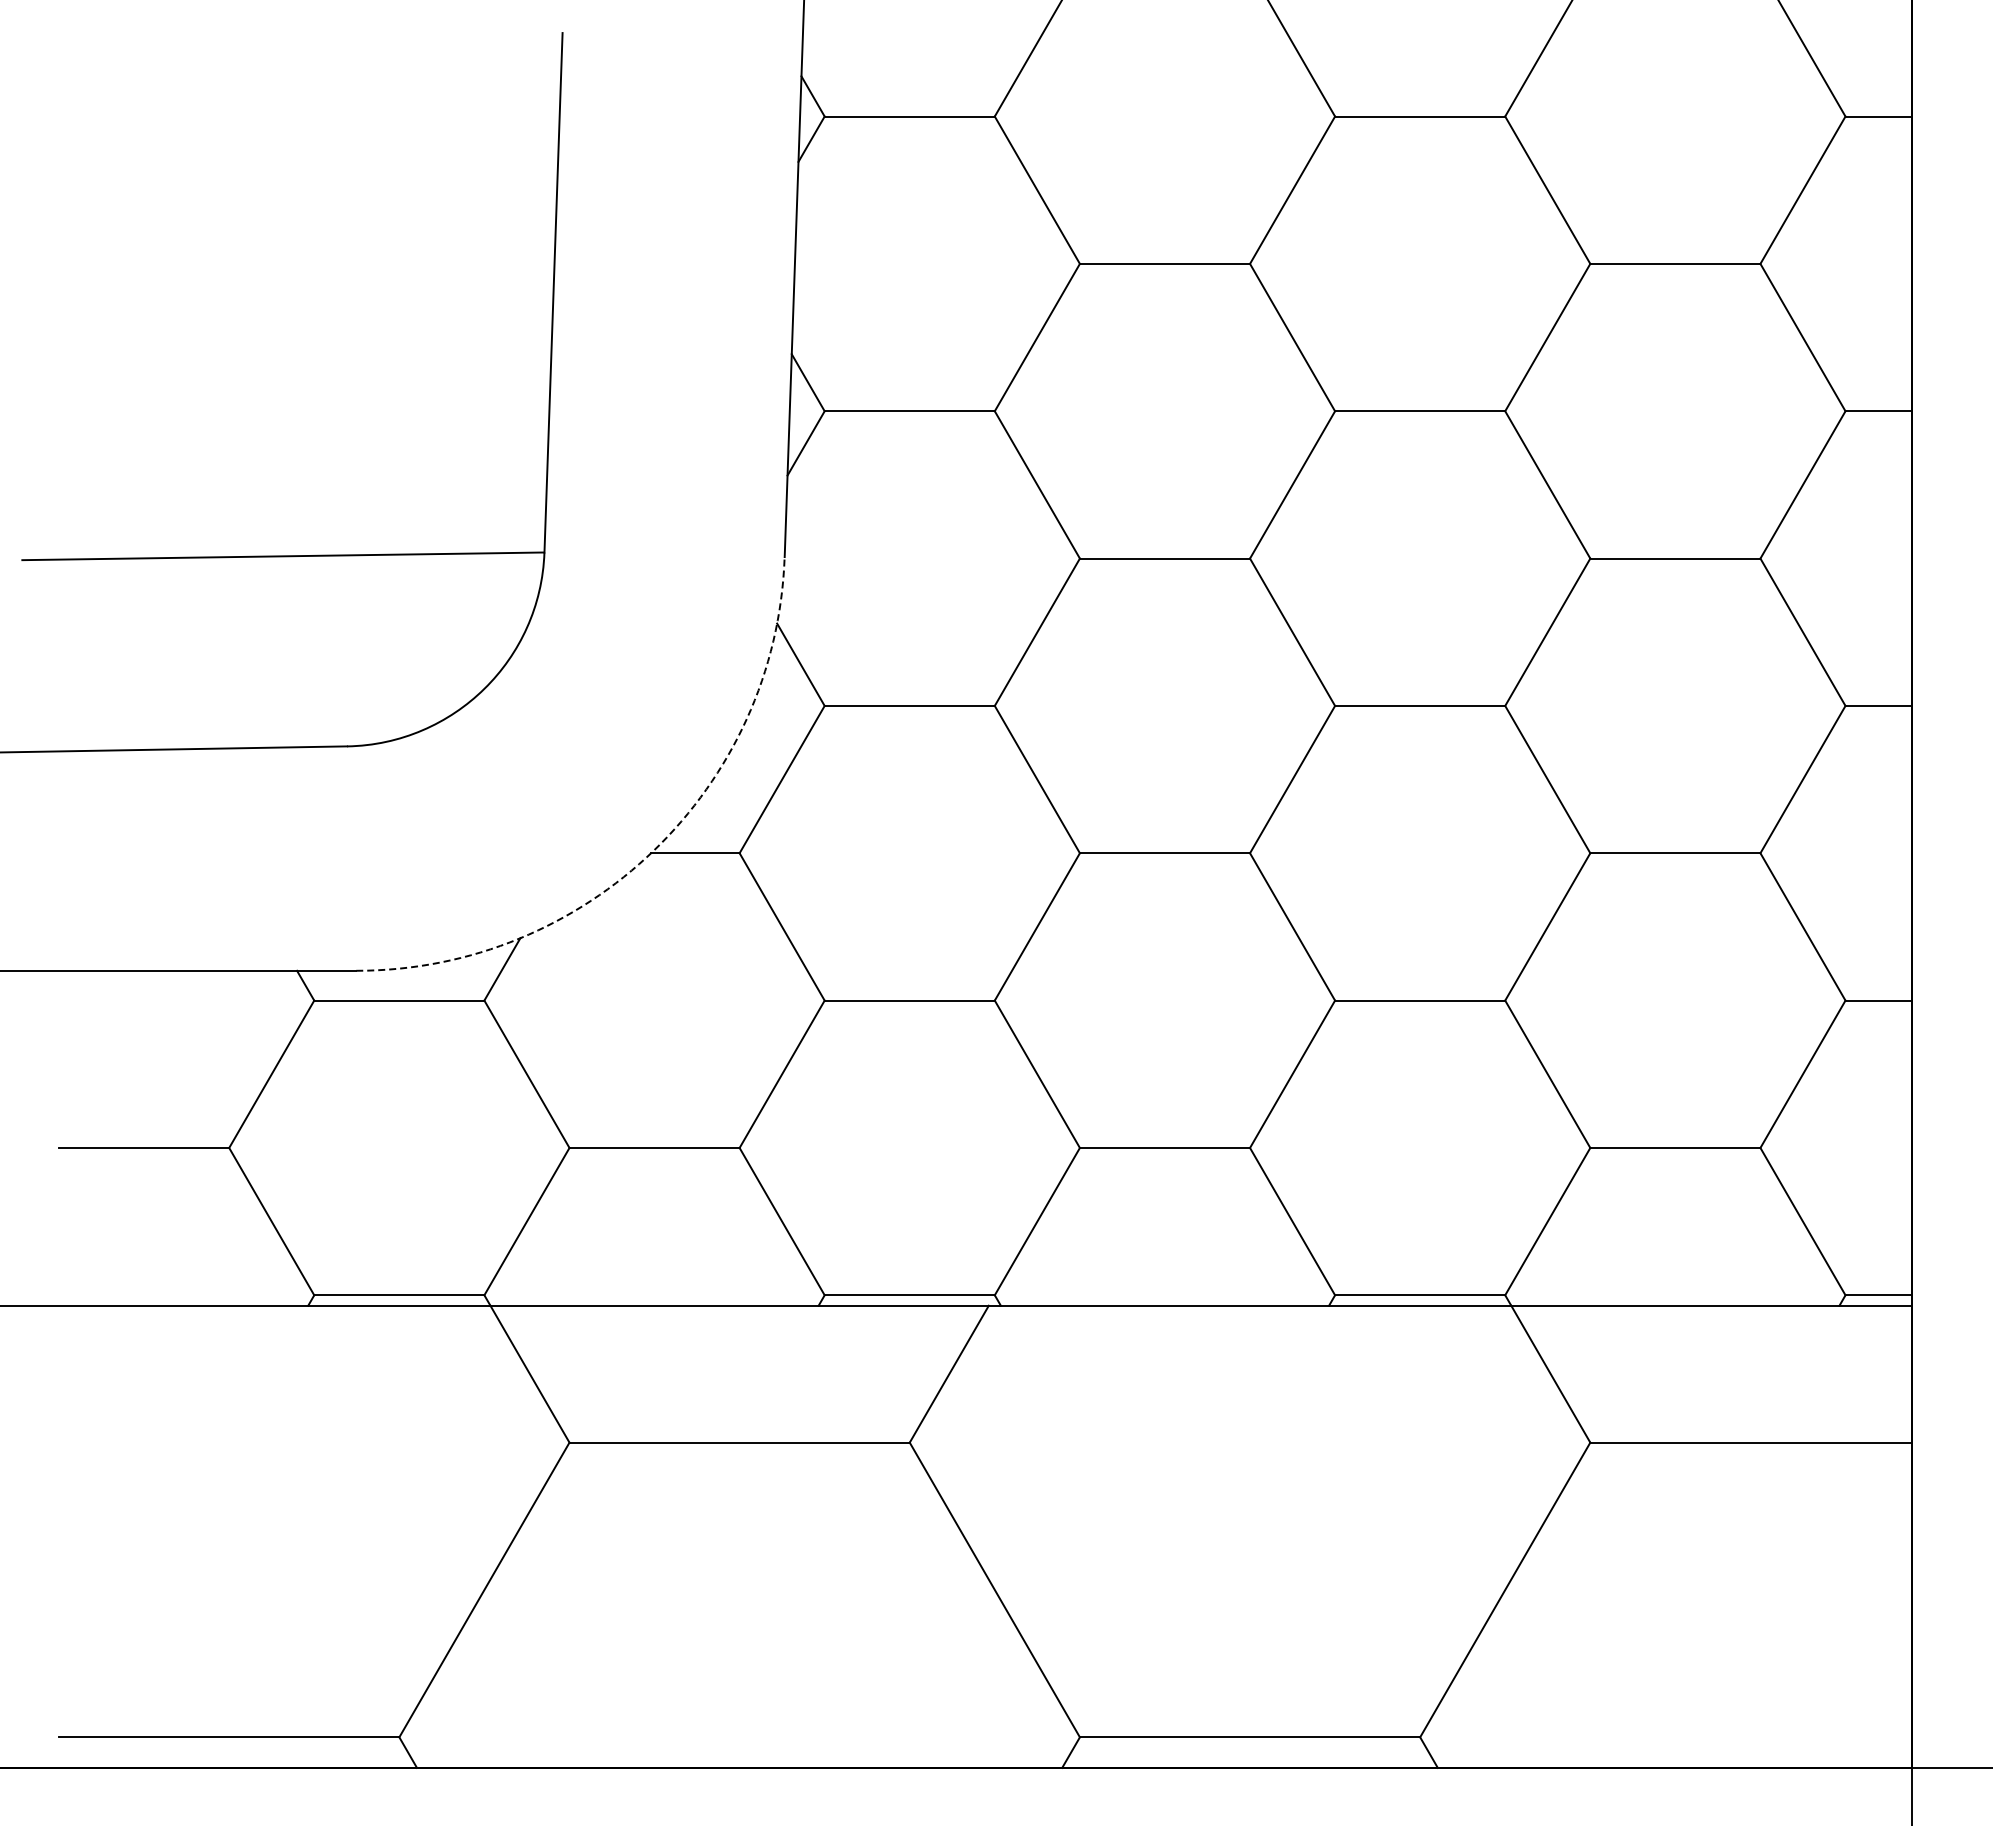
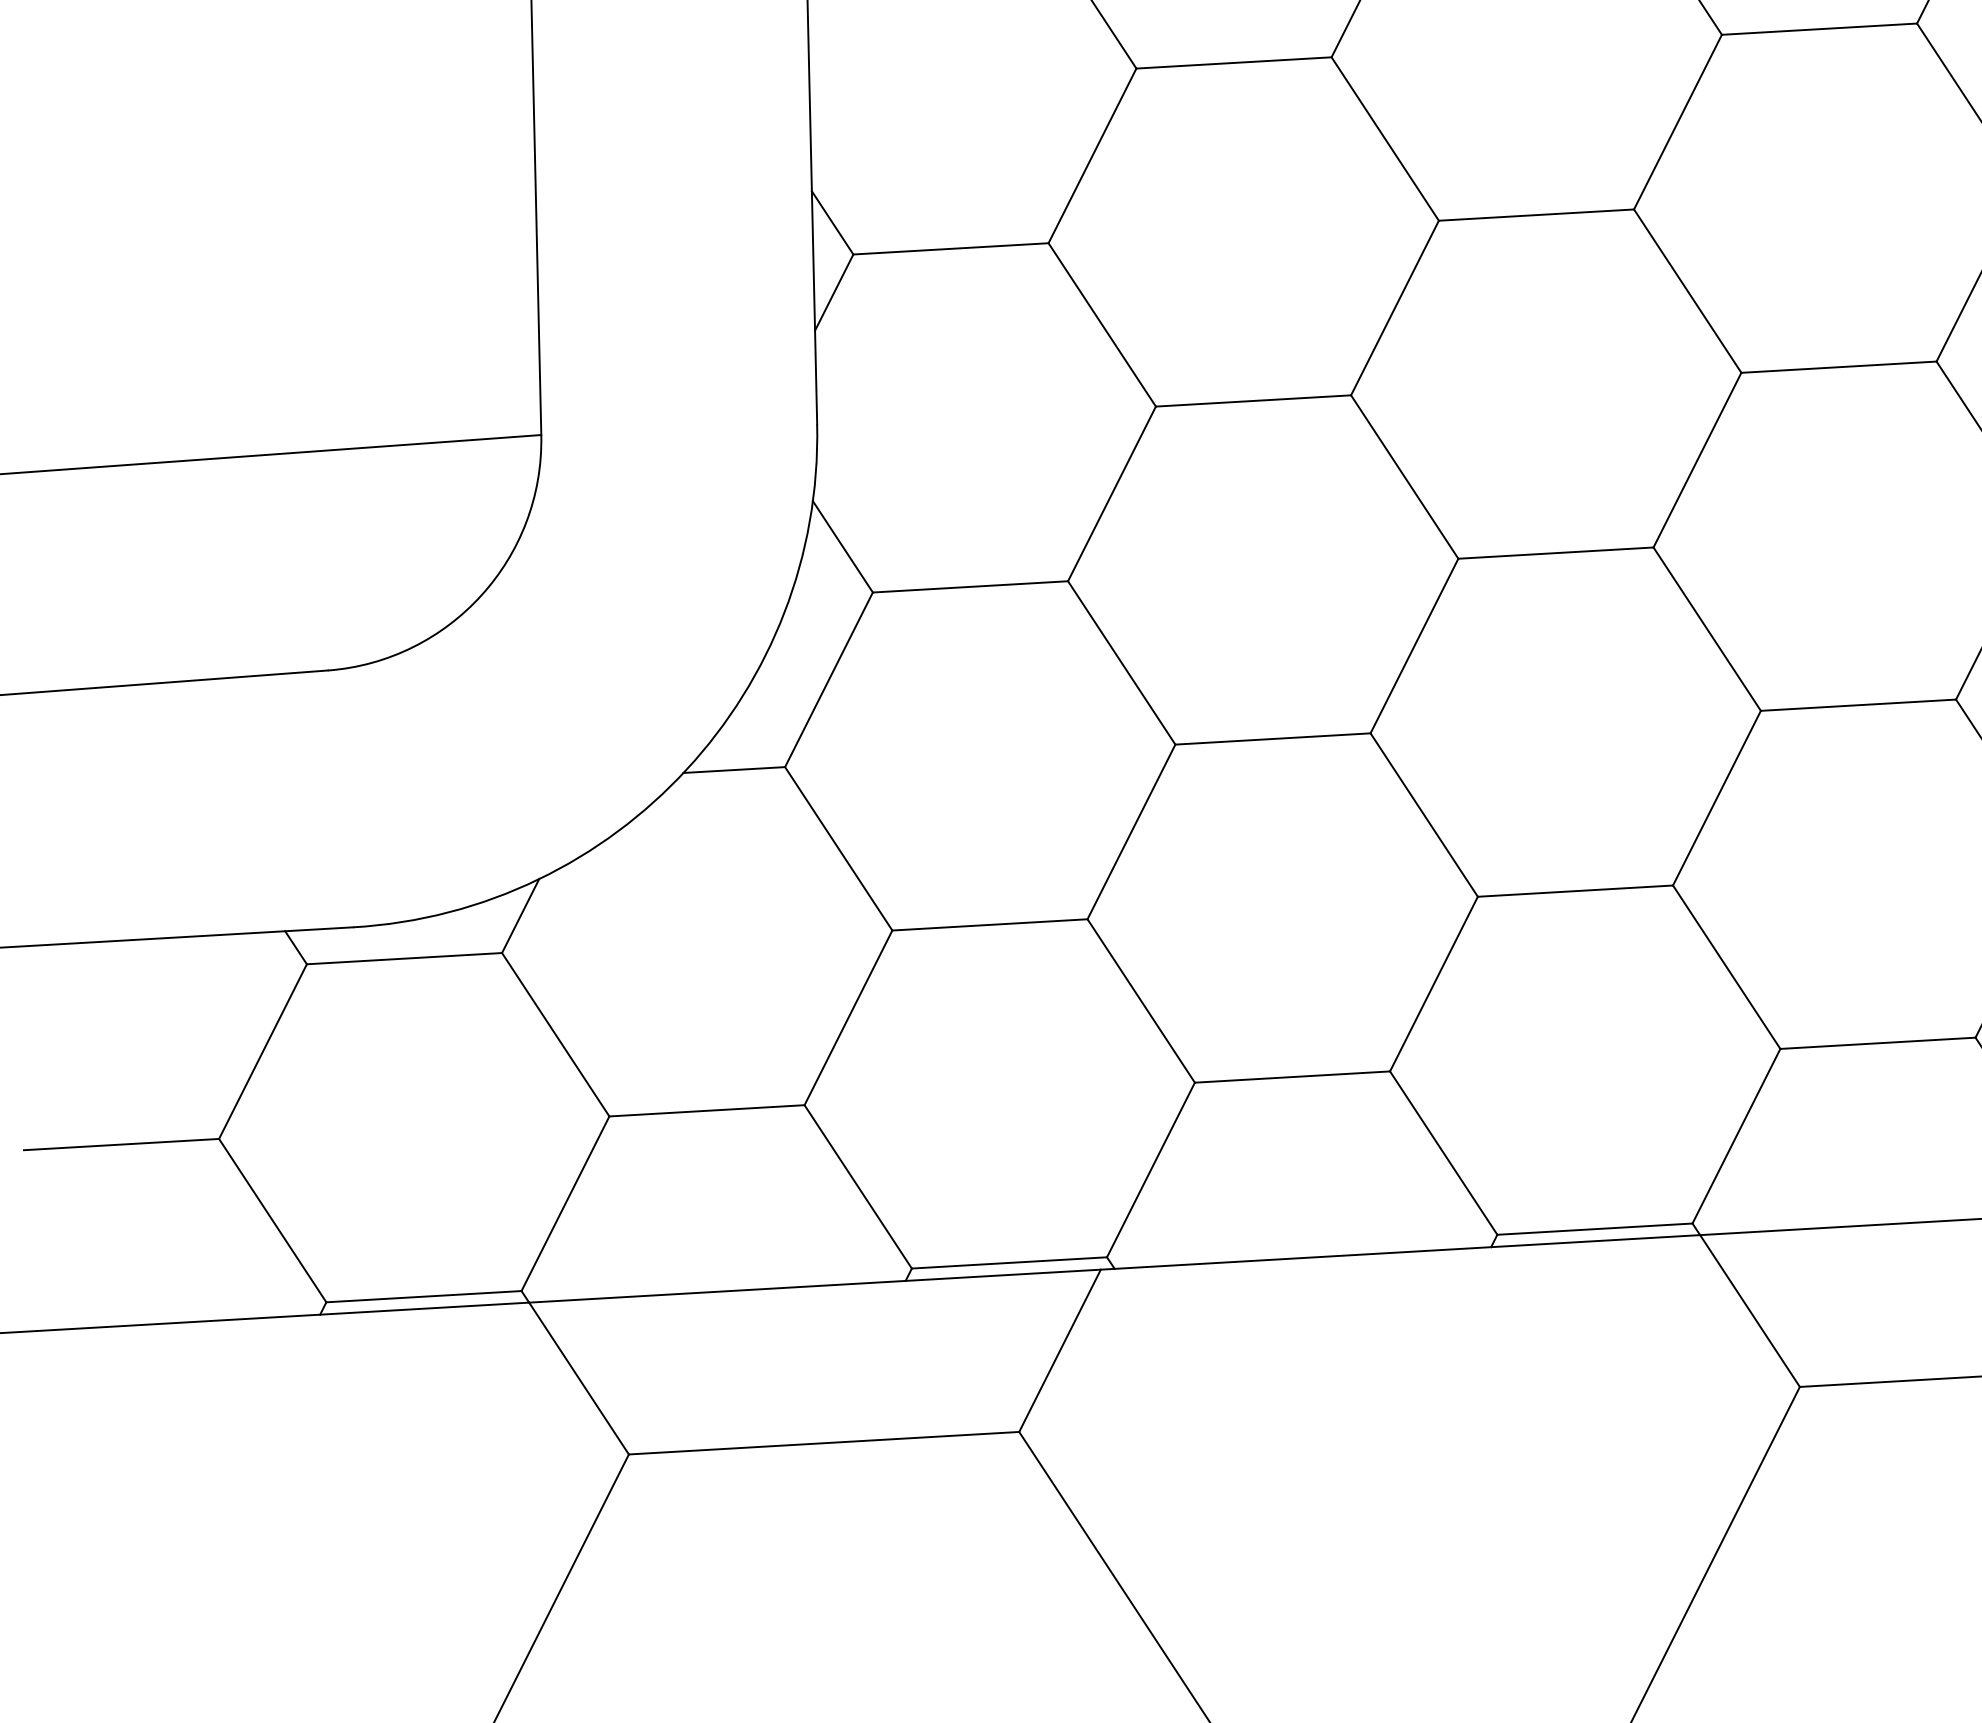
arc: (654, 850) -> (687, 769), dashed -> solid

